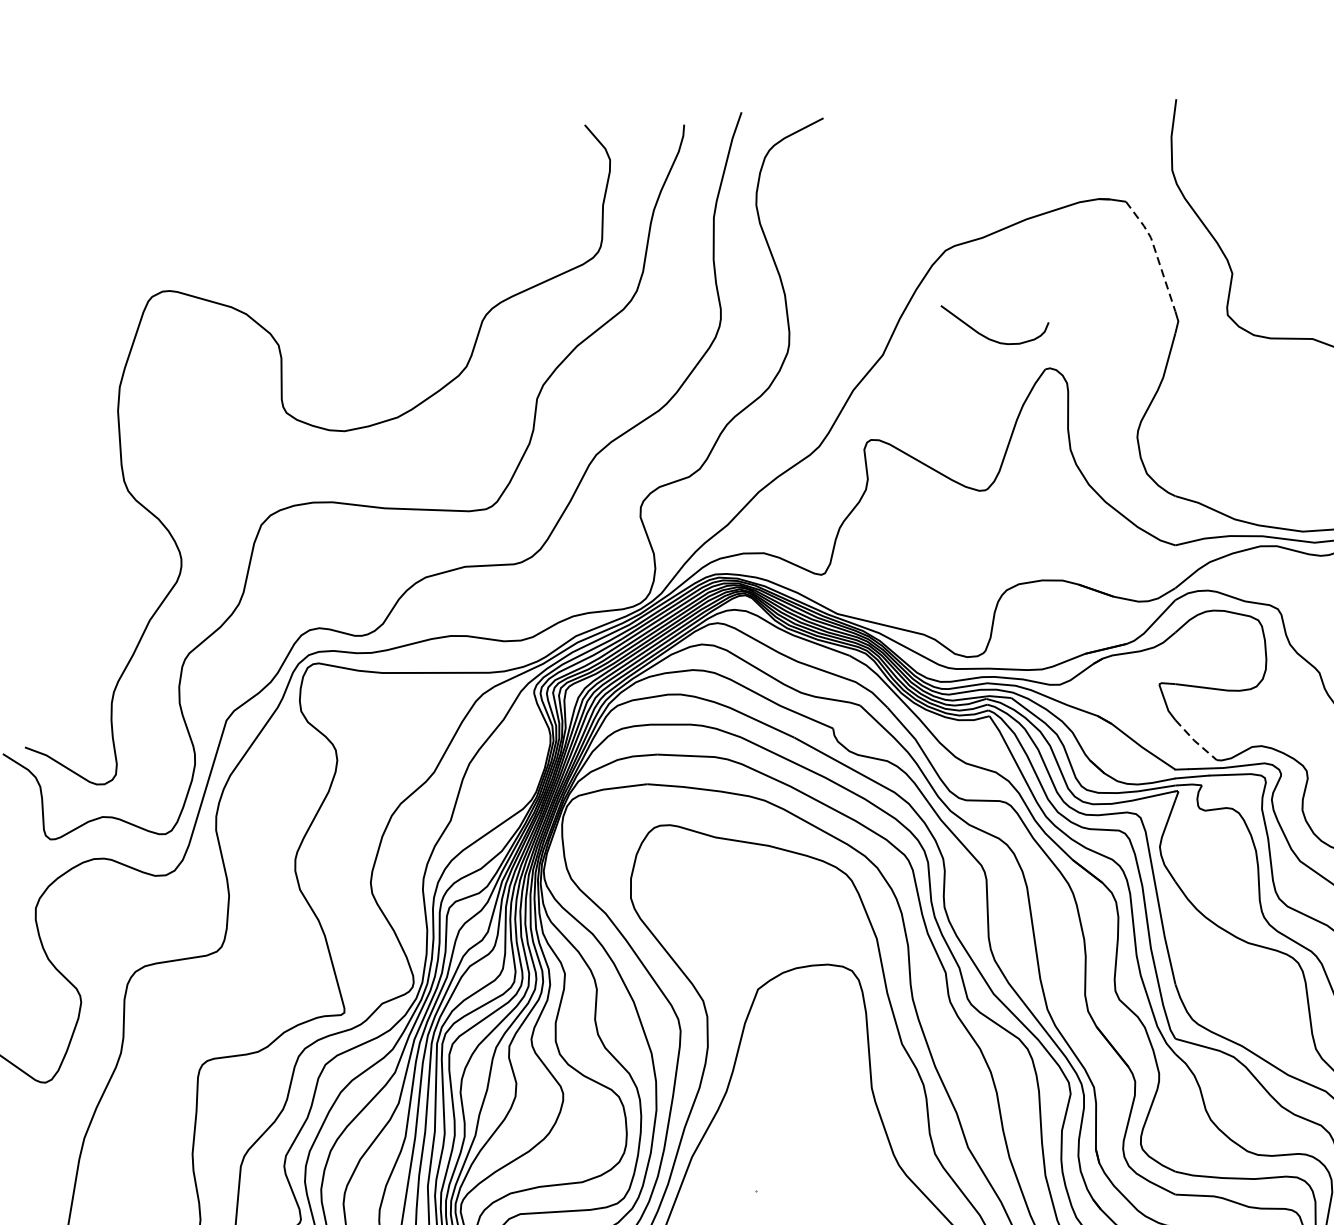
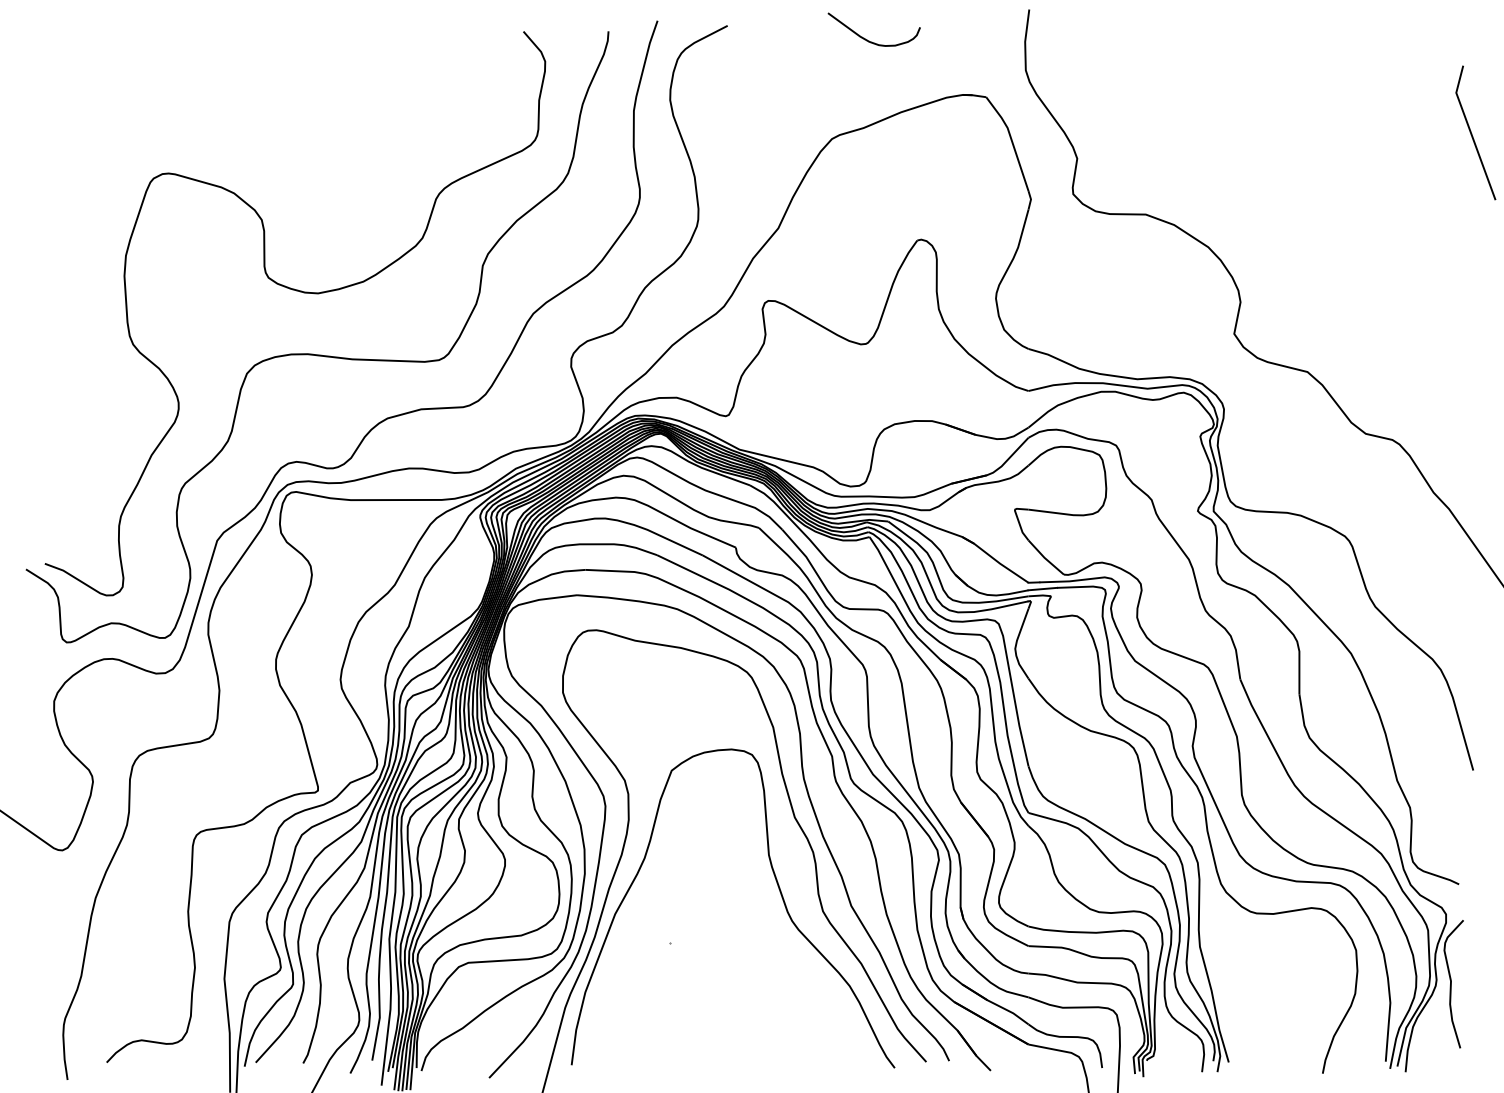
line: (1155, 253) -> (1011, 141), dashed -> solid
curve: (987, 336) -> (867, 39), moved
line: (1195, 741) -> (1045, 558), dashed -> solid

